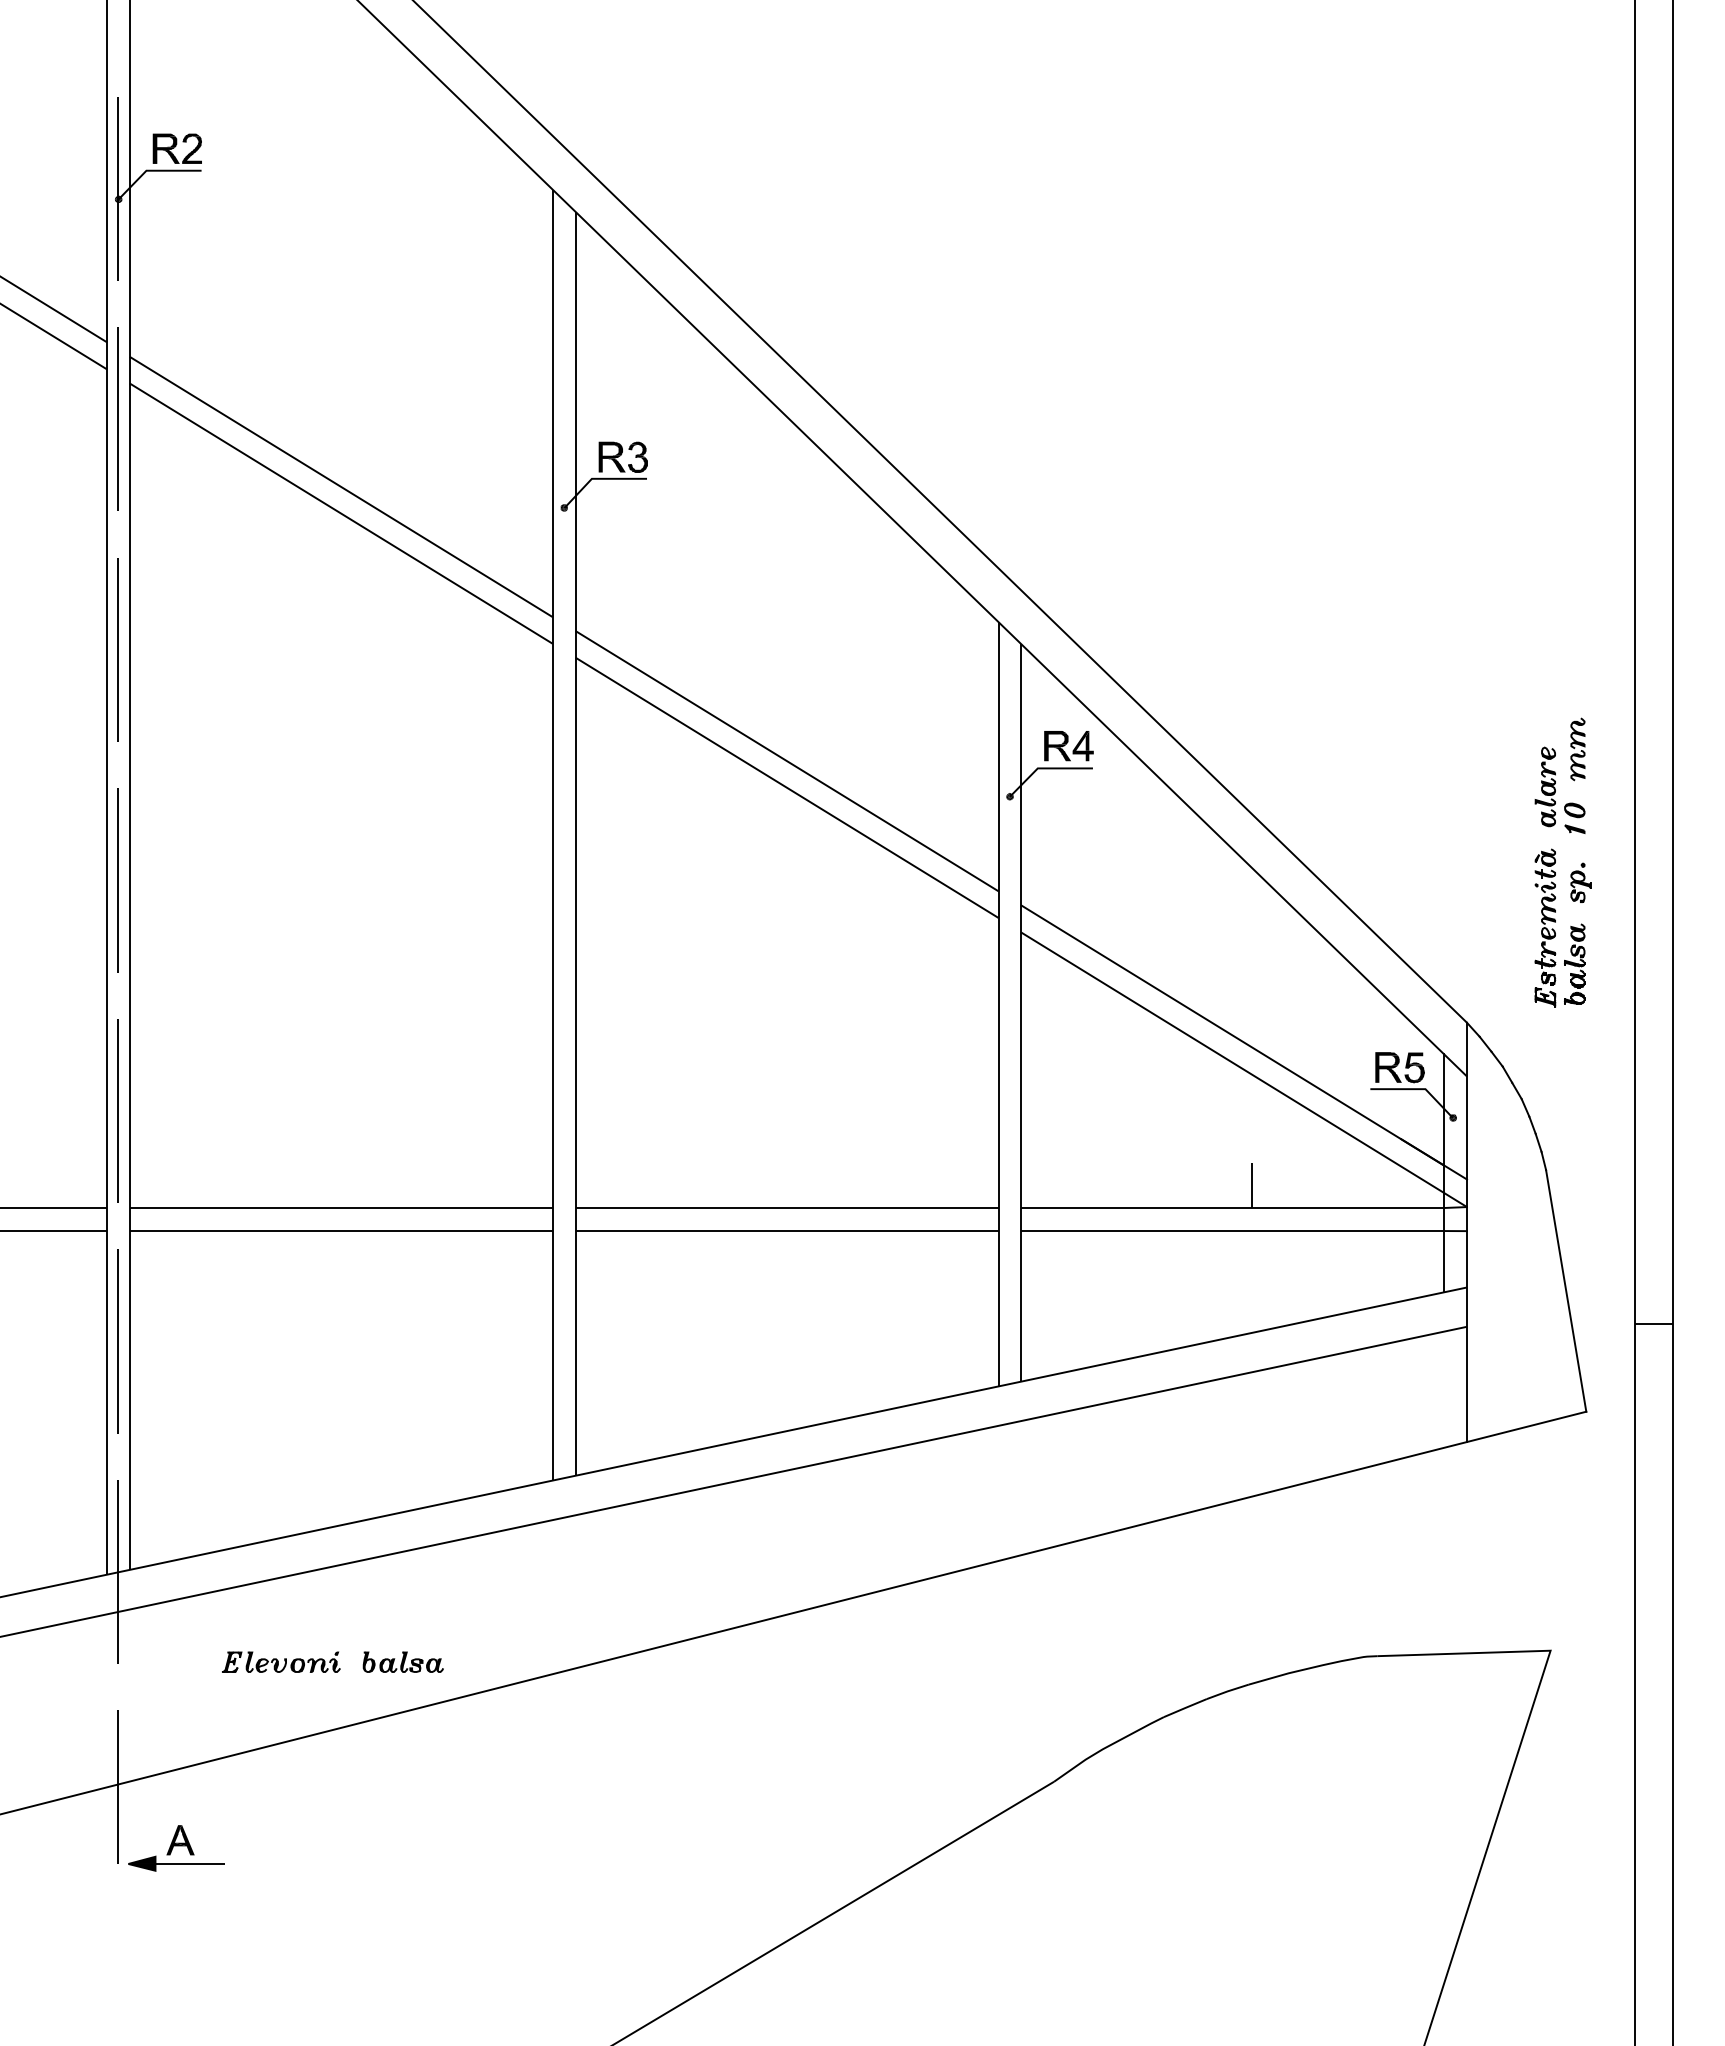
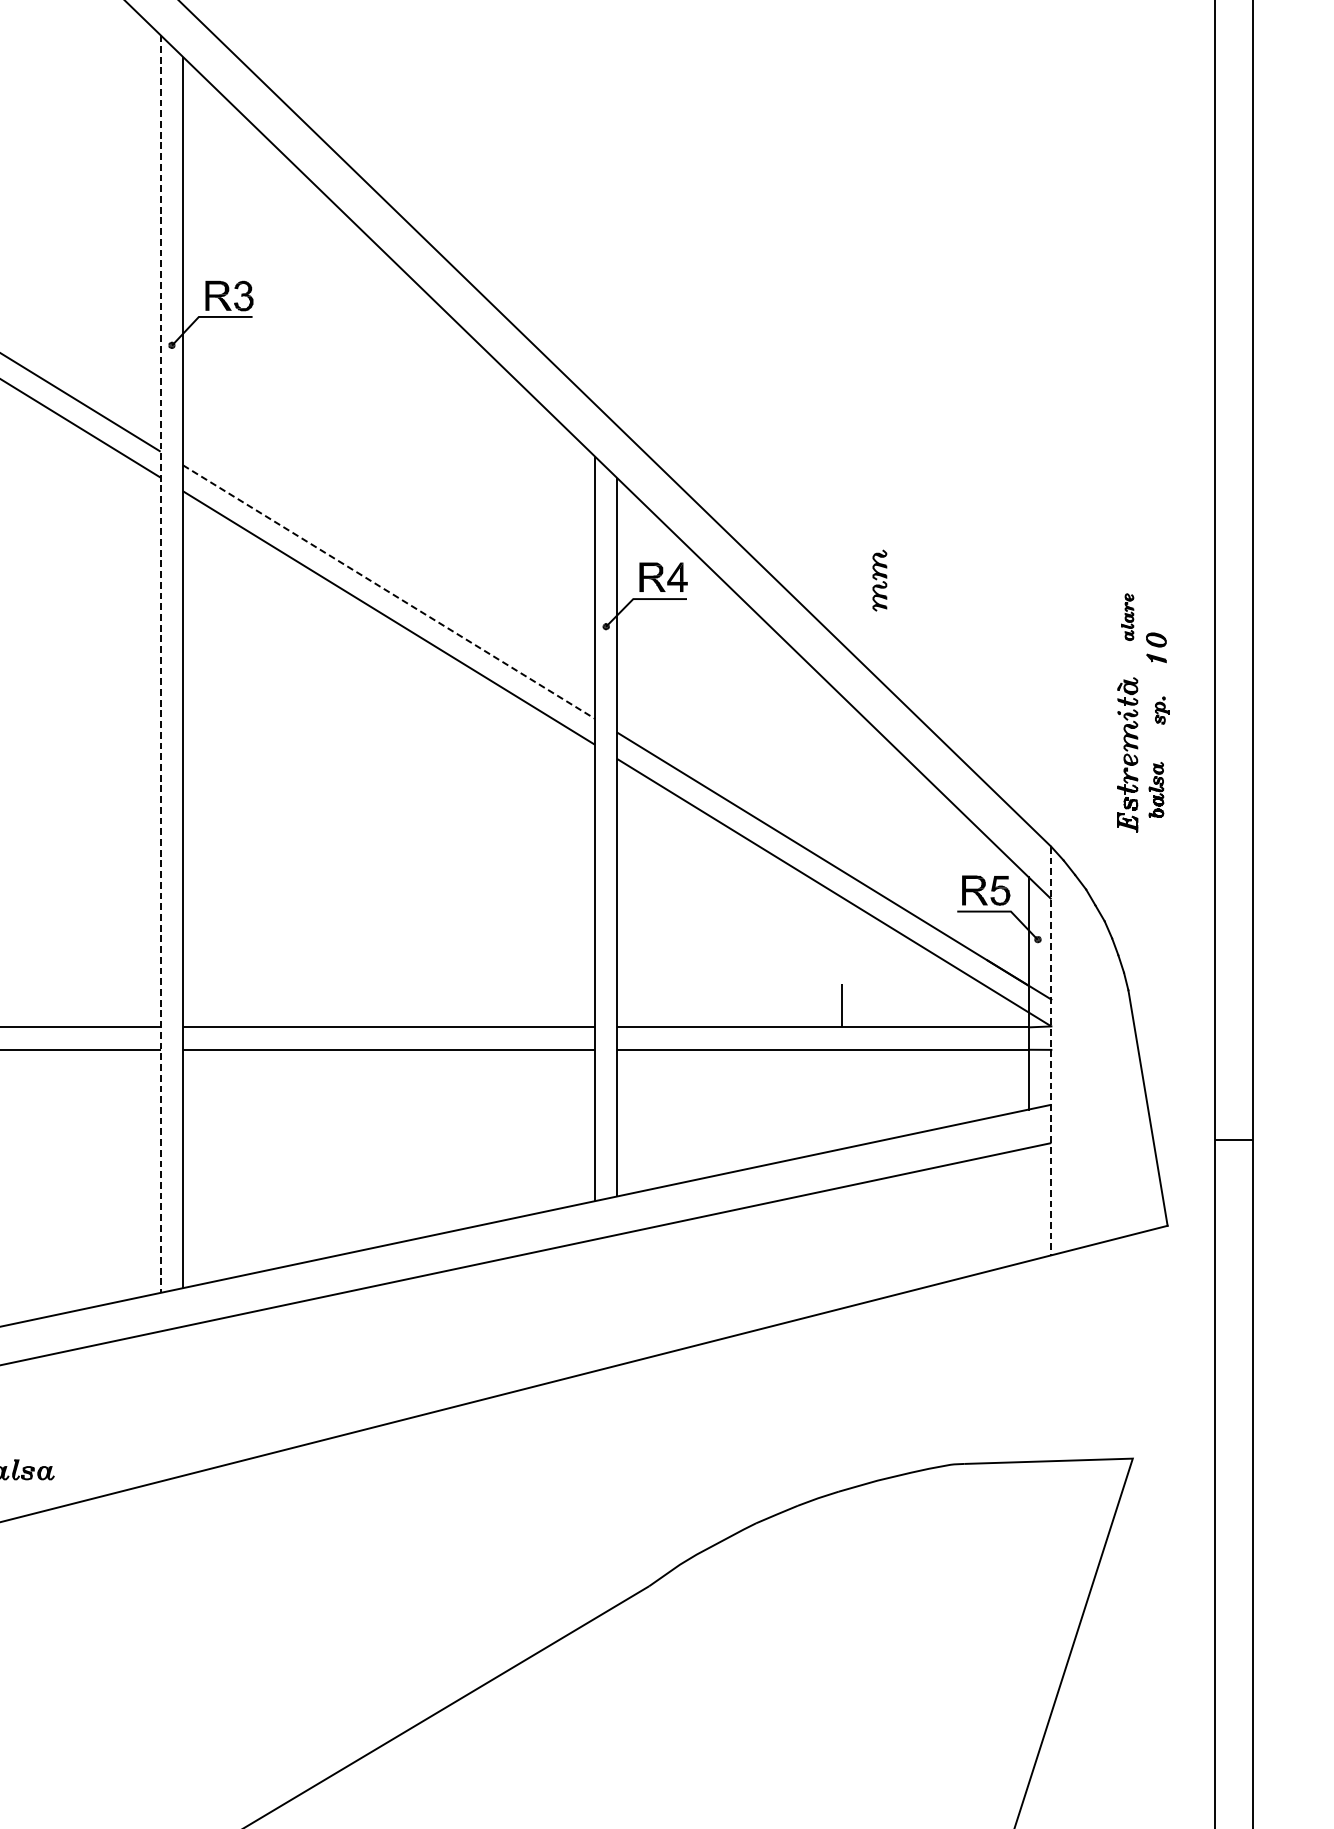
part: (1577, 749) -> (879, 580), moved
line: (787, 761) -> (389, 592), solid -> dashed
part: (1544, 786) -> (1126, 616), size x0.6
line: (552, 835) -> (160, 664), solid -> dashed
part: (1580, 882) -> (1161, 710), size x0.7
part: (1574, 963) -> (1156, 789), size x0.7
line: (1467, 1232) -> (1051, 1051), solid -> dashed

